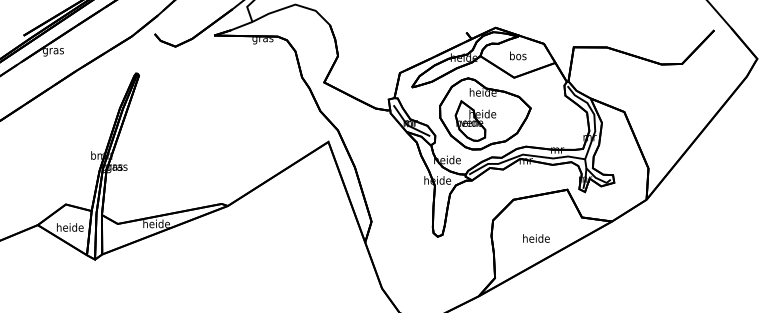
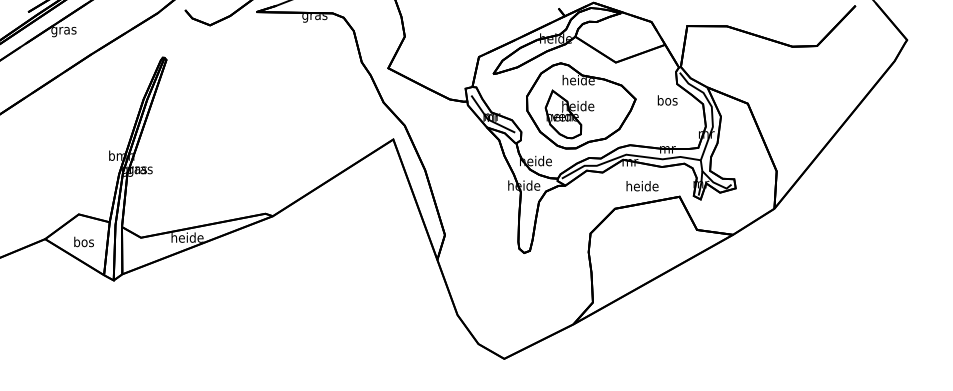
text: (518, 55) -> (667, 100), moved
text: (70, 227) -> (84, 241), heide -> bos
text: (536, 238) -> (642, 186), moved

